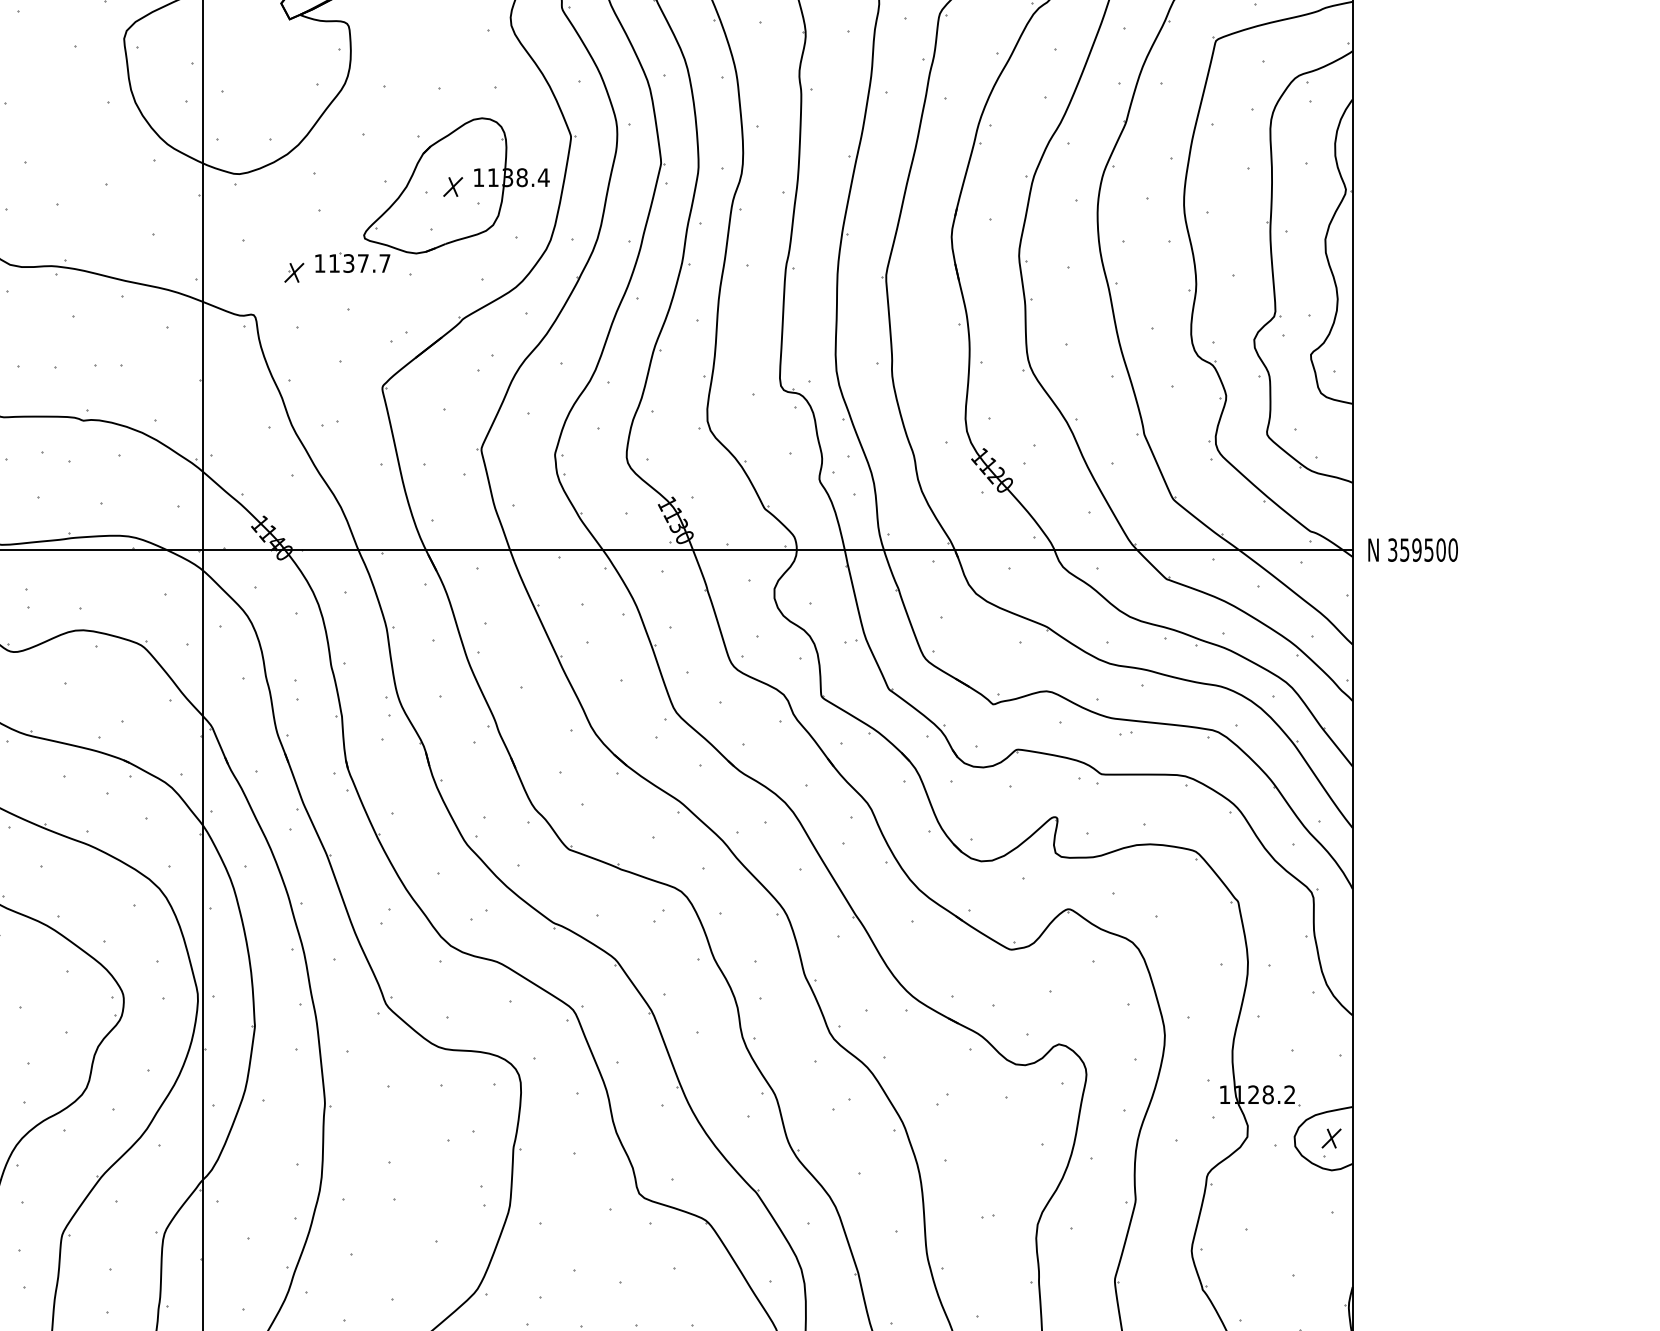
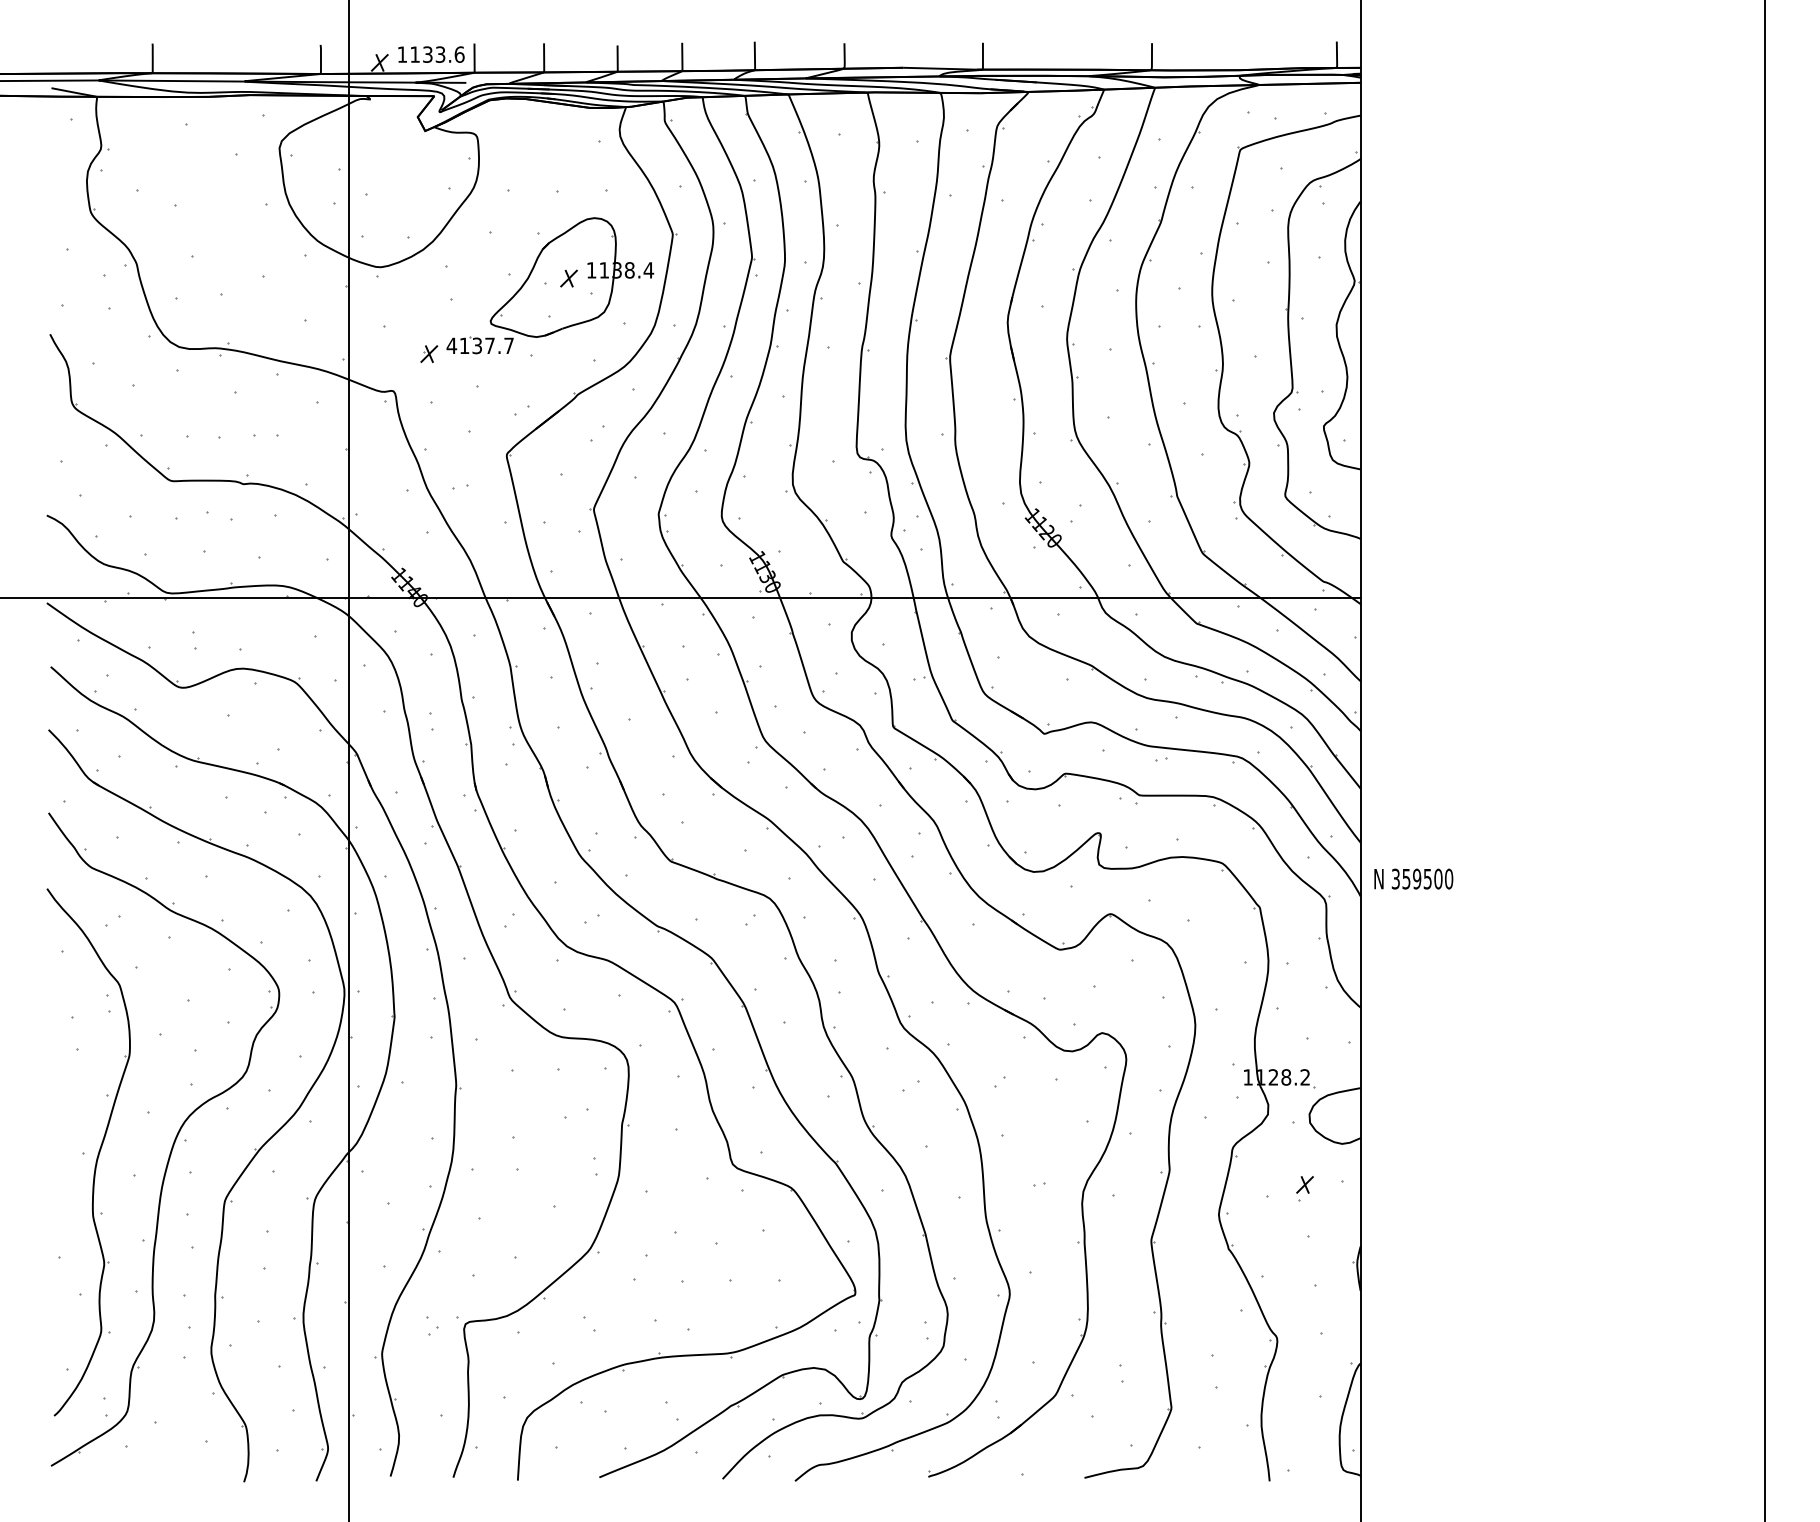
text: (319, 263) -> (451, 345), 1137.7 -> 4137.7
text: (1412, 549) -> (1413, 878), moved
part: (1330, 1142) -> (1304, 1188), moved

